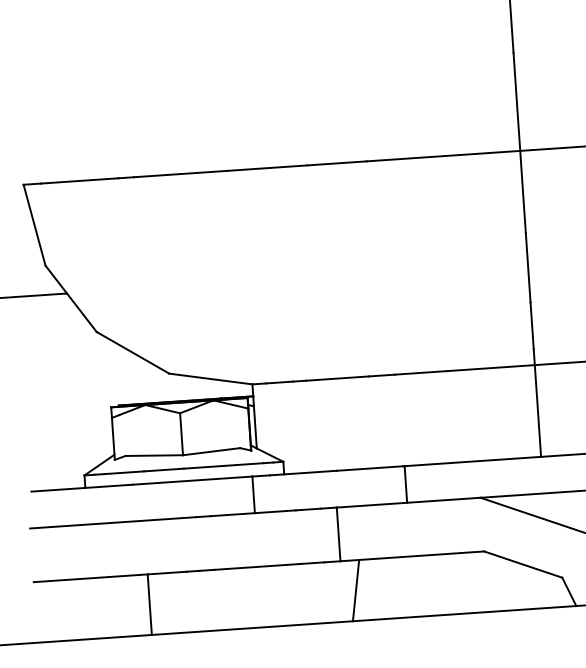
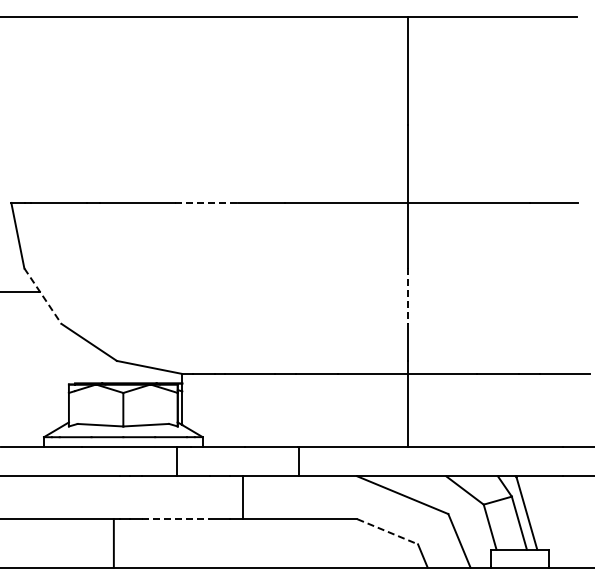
line: (268, 167) -> (206, 202), solid -> dashed
line: (527, 268) -> (407, 296), solid -> dashed
line: (71, 299) -> (43, 296), solid -> dashed
line: (522, 564) -> (387, 531), solid -> dashed
line: (257, 567) -> (176, 519), solid -> dashed
line: (356, 590) -> (253, 543), removed
line: (149, 604) -> (113, 543), moved

